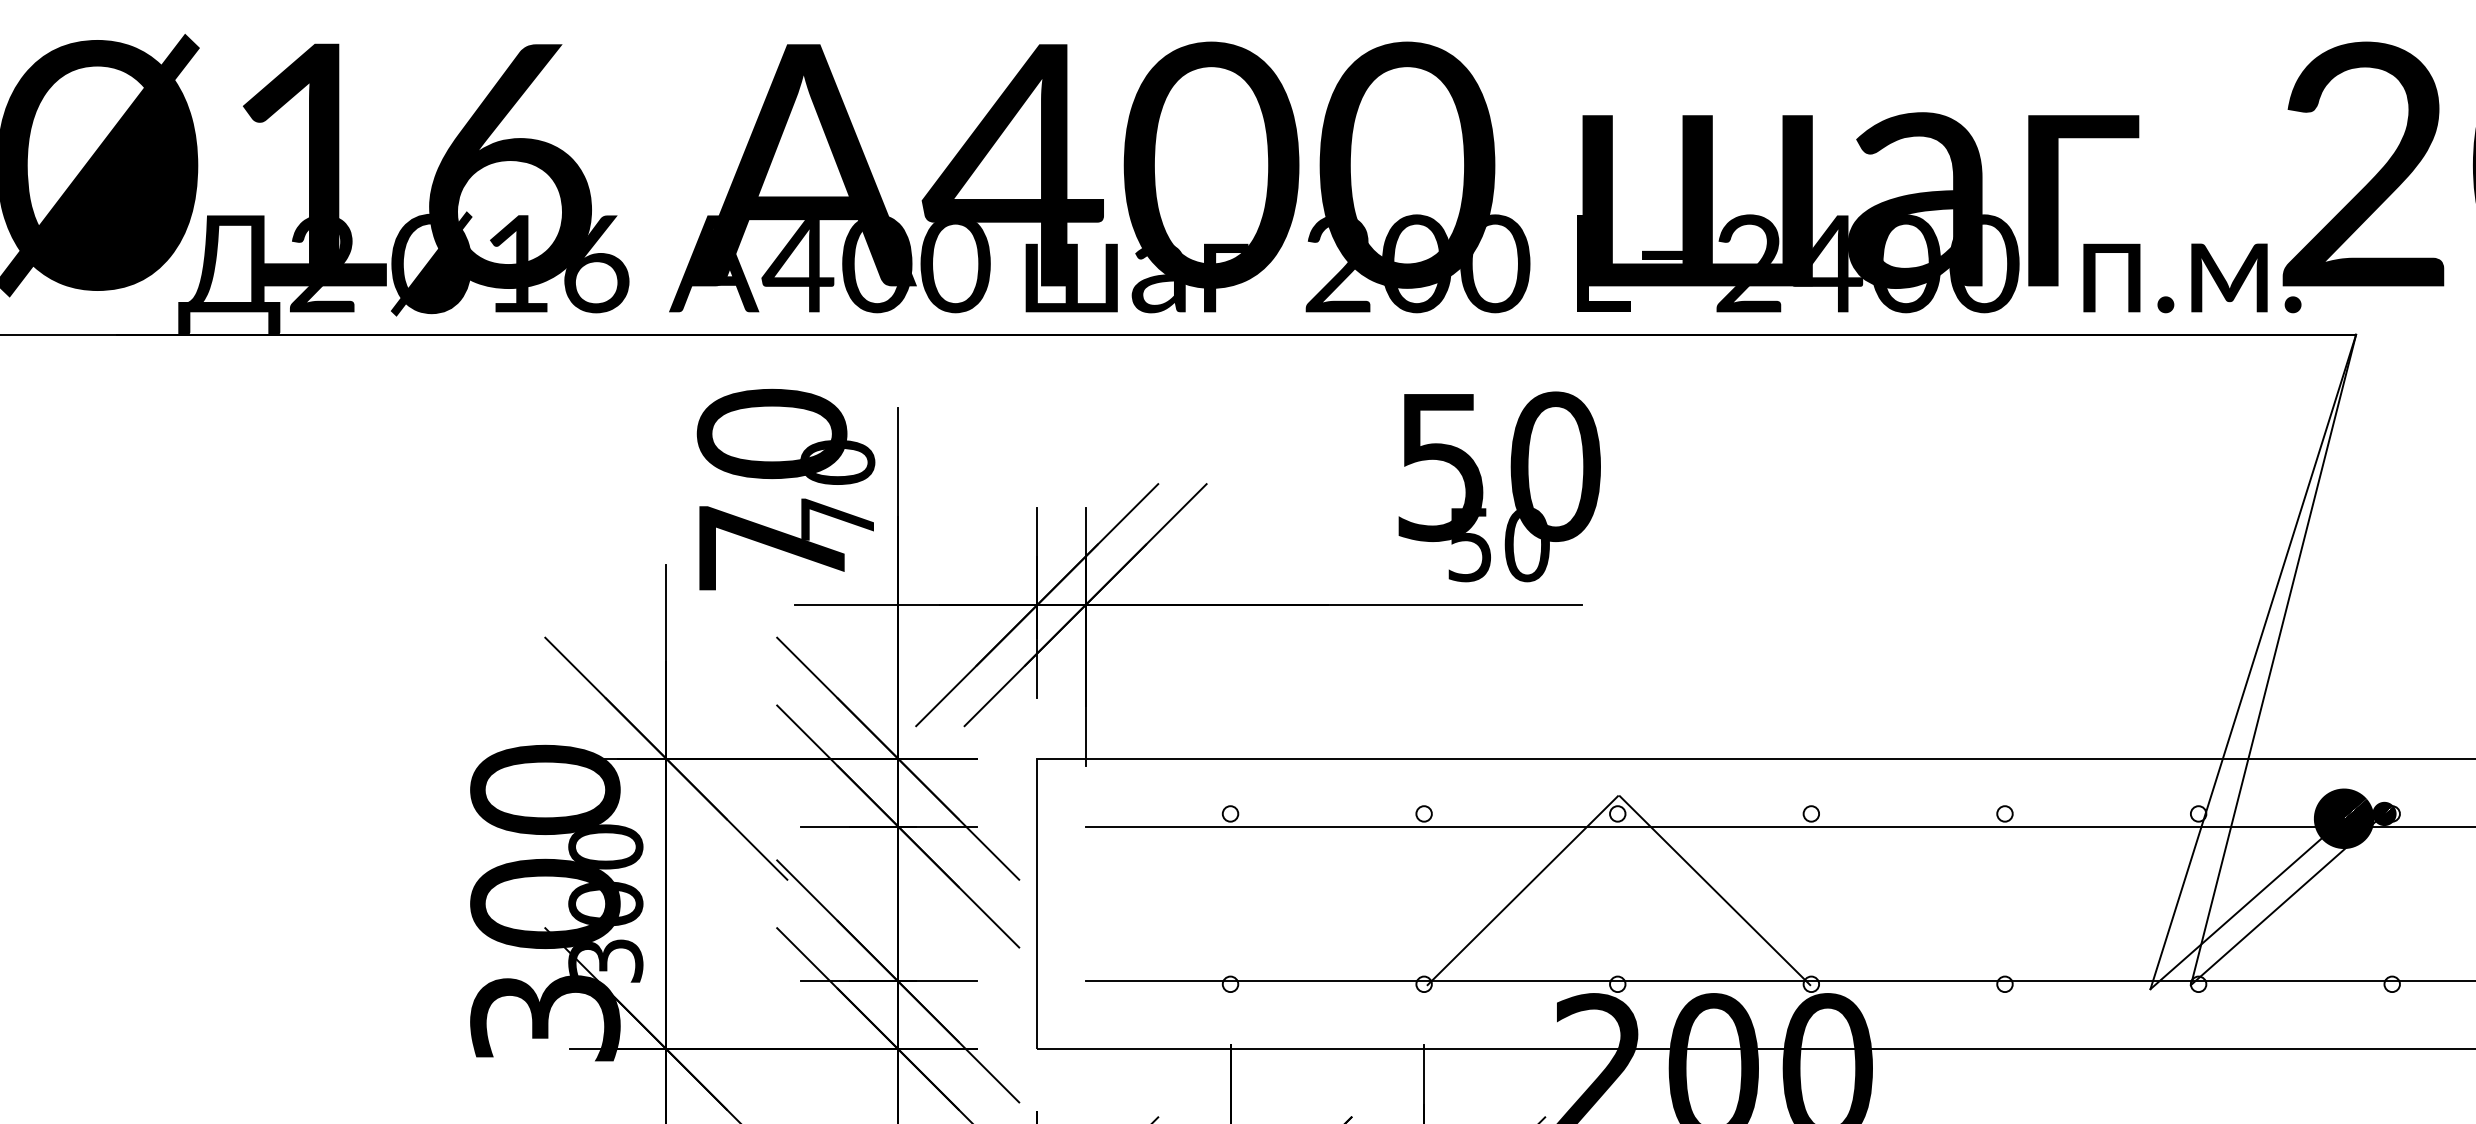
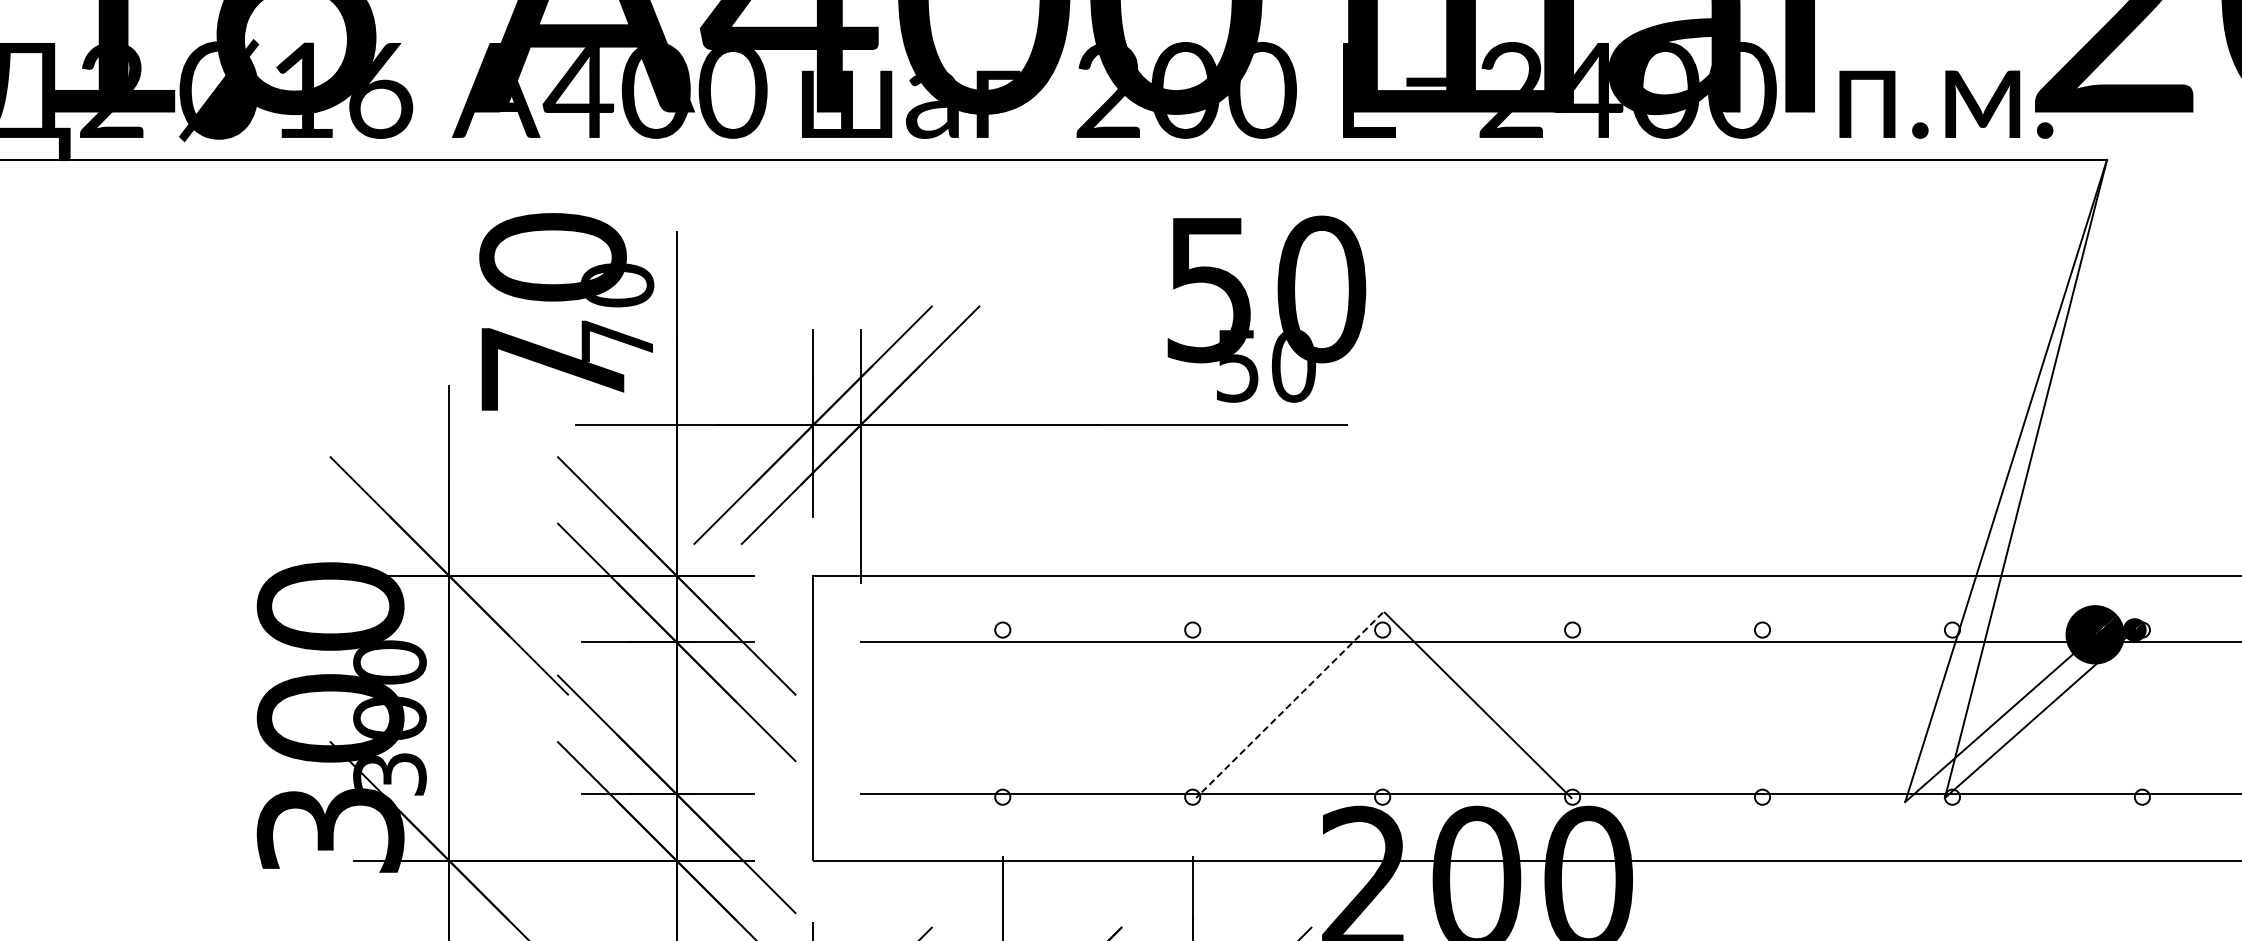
line: (1522, 891) -> (1289, 706), solid -> dashed

